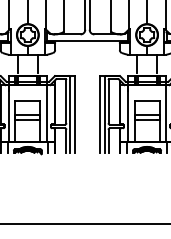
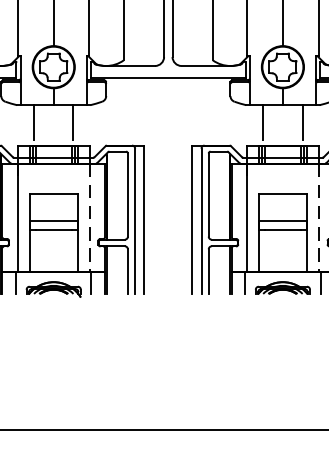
line: (46, 113) -> (89, 217), solid -> dashed
line: (165, 113) -> (318, 217), solid -> dashed

